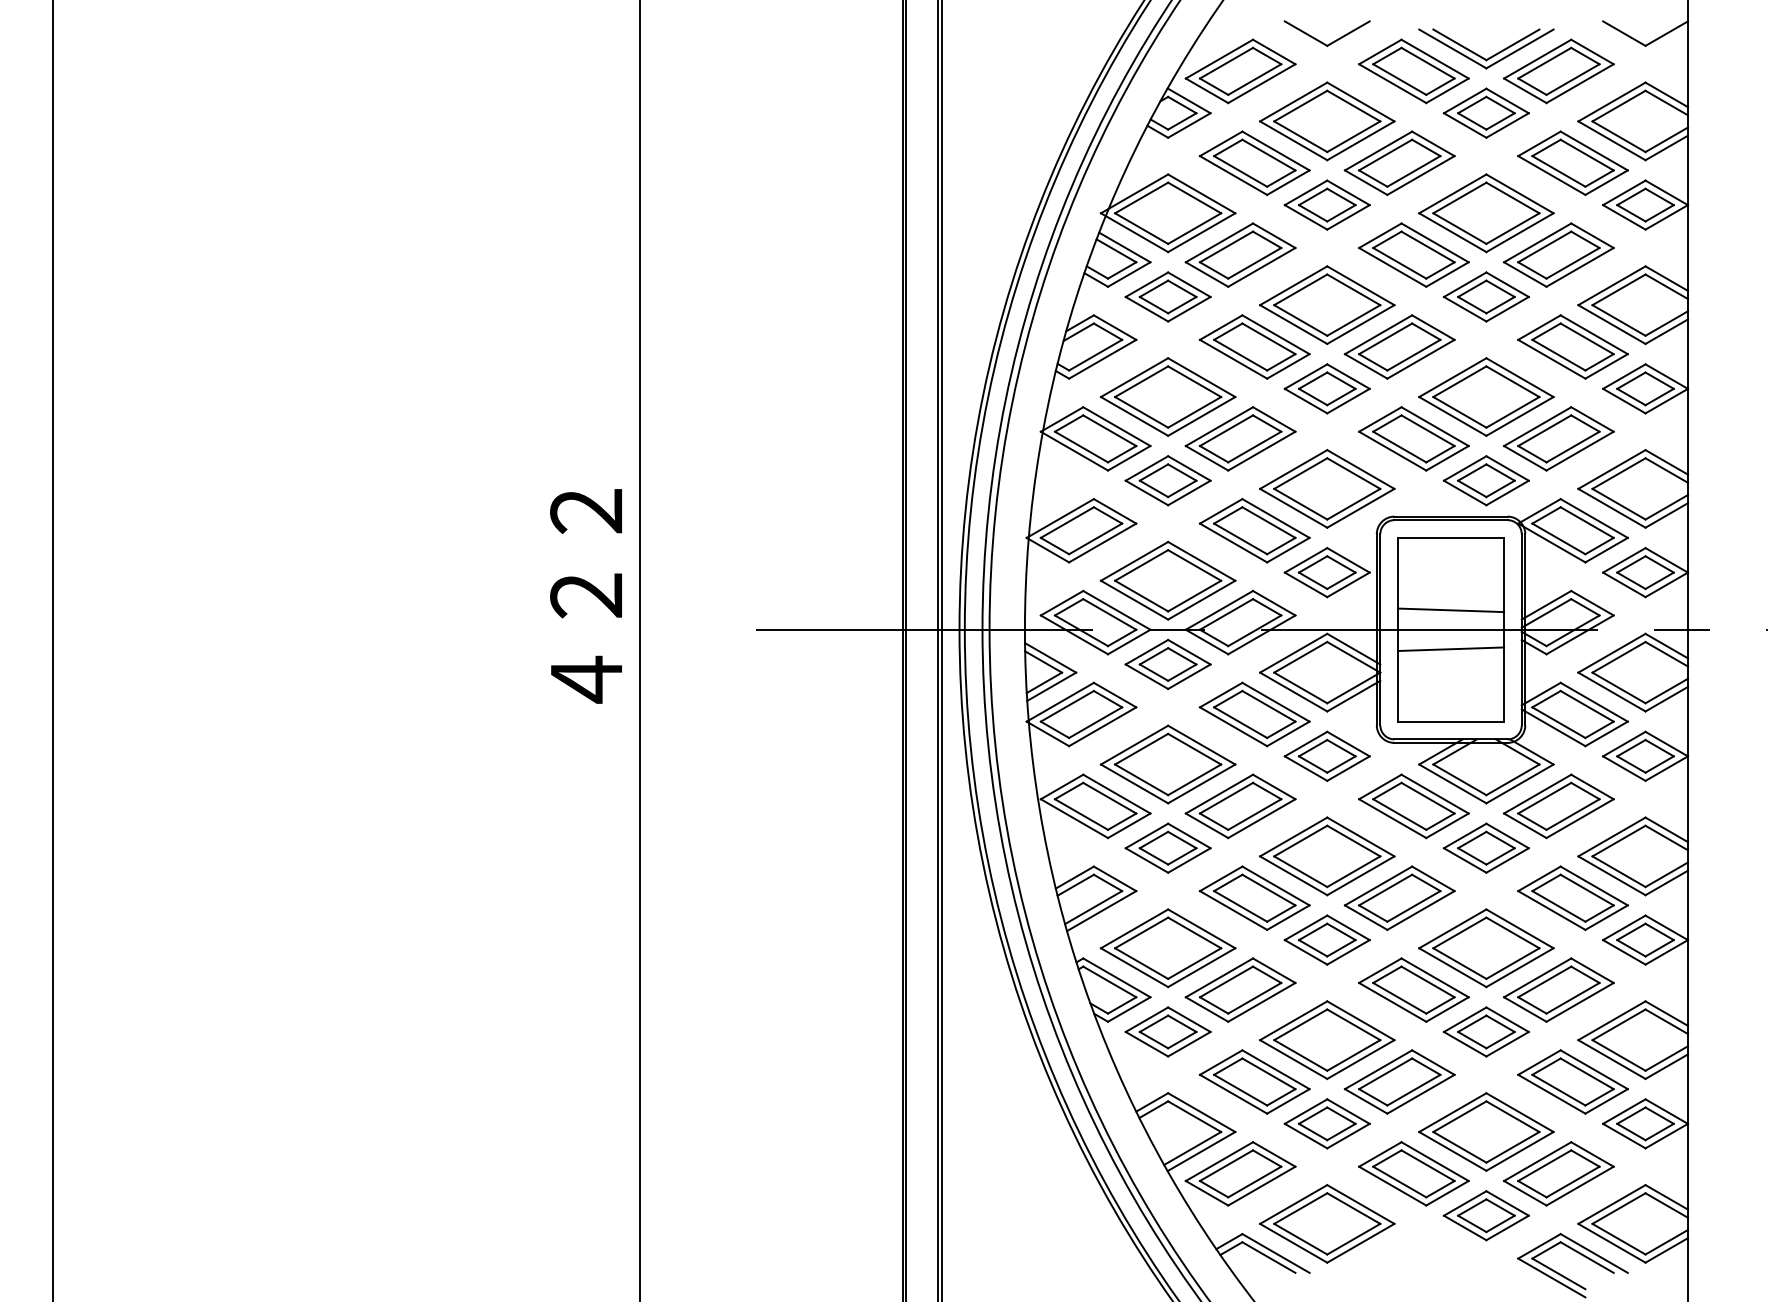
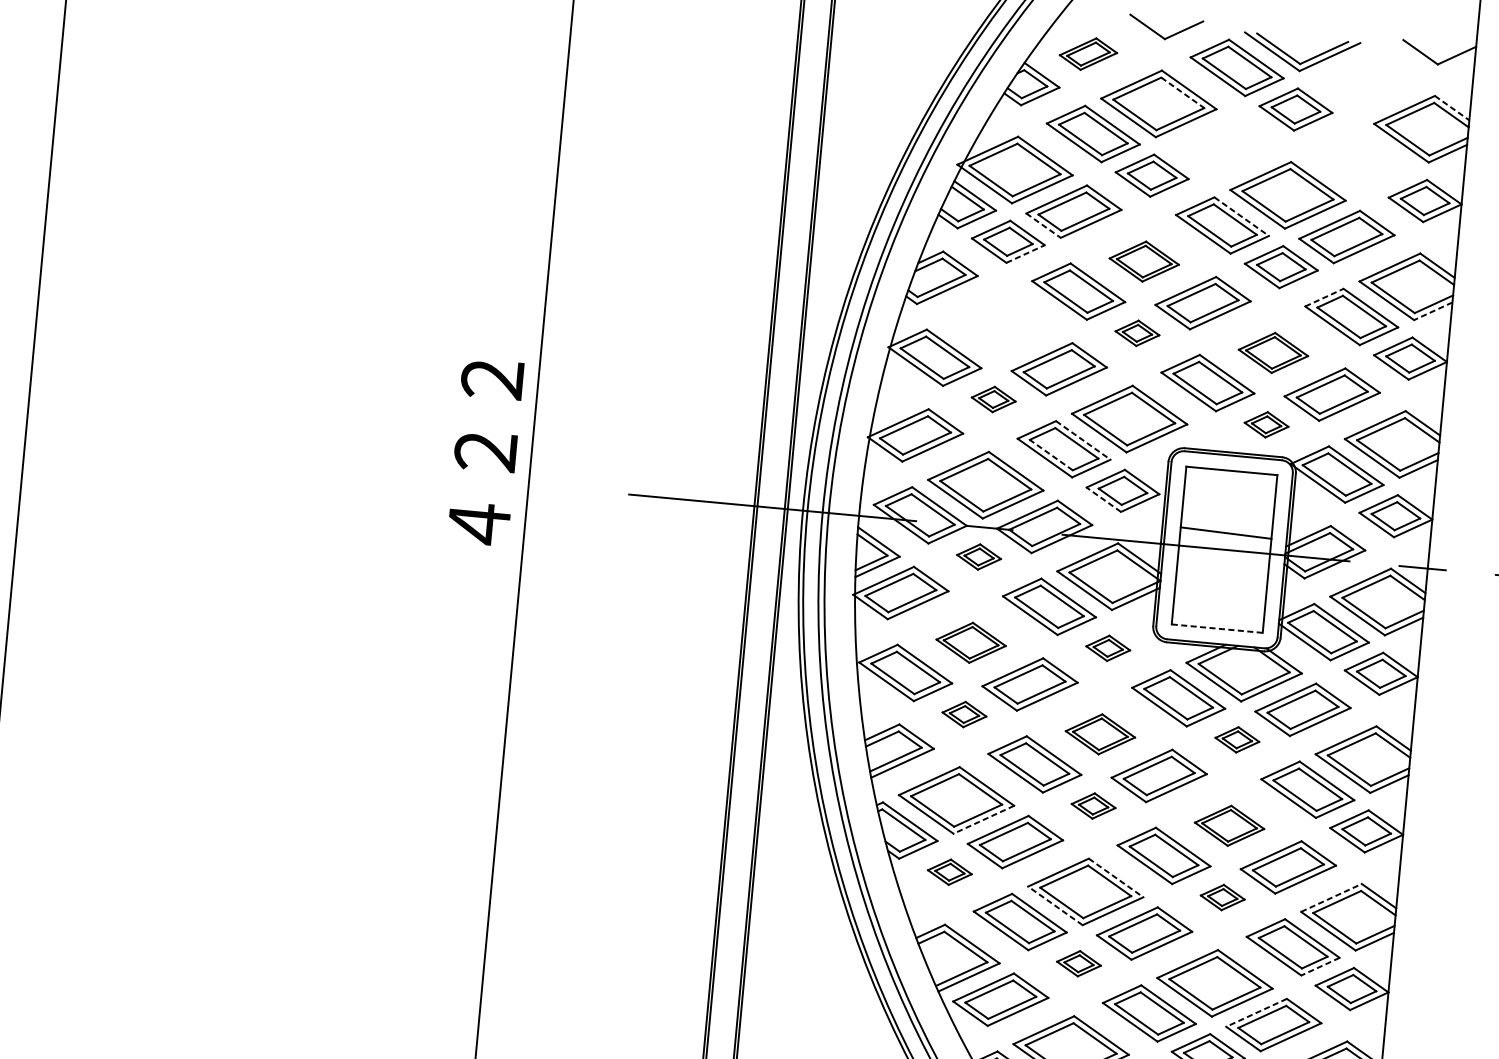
part: (1240, 71) -> (1088, 54), size x0.6
part: (1558, 71) -> (1361, 79), removed
line: (1667, 95) -> (1452, 108), solid -> dashed
line: (1353, 106) -> (1182, 93), solid -> dashed
part: (1399, 162) -> (1217, 144), removed
part: (1572, 163) -> (1365, 159), removed
line: (1435, 242) -> (1242, 216), solid -> dashed
line: (1207, 274) -> (1043, 225), solid -> dashed
part: (1327, 305) -> (1144, 261), size x0.6
line: (1189, 309) -> (1025, 254), solid -> dashed
line: (1539, 327) -> (1324, 297), solid -> dashed
line: (1666, 331) -> (1433, 311), solid -> dashed
part: (1326, 388) -> (1136, 332), size x0.6
part: (1167, 396) -> (999, 327), removed
part: (1486, 396) -> (1273, 352), size x0.6
part: (1167, 480) -> (993, 399), size x0.6
part: (1485, 480) -> (1265, 424), size x0.6
line: (1276, 518) -> (1083, 440), solid -> dashed
line: (1240, 538) -> (1051, 454), solid -> dashed
line: (1305, 584) -> (1103, 499), solid -> dashed
line: (1451, 649) -> (1223, 566), removed
part: (1167, 664) -> (978, 557), size x0.6
line: (1451, 721) -> (1217, 628), solid -> dashed
part: (1326, 755) -> (1107, 647), size x0.6
part: (1167, 764) -> (970, 642), size x0.6
part: (1167, 847) -> (964, 713), size x0.6
part: (1485, 847) -> (1236, 739), size x0.6
part: (1327, 856) -> (1100, 734), size x0.6
part: (1326, 939) -> (1093, 805), size x0.6
part: (1486, 948) -> (1229, 825), size x0.6
line: (1201, 967) -> (983, 819), solid -> dashed
line: (1360, 1020) -> (1115, 877), solid -> dashed
line: (1611, 1020) -> (1331, 897), solid -> dashed
part: (1167, 1031) -> (949, 871), size x0.6
part: (1485, 1031) -> (1222, 897), size x0.6
line: (1293, 1059) -> (1055, 905), solid -> dashed
line: (1606, 1101) -> (1320, 966), solid -> dashed
part: (1326, 1123) -> (1078, 963), size x0.6
line: (1537, 1161) -> (1256, 1012), solid -> dashed

